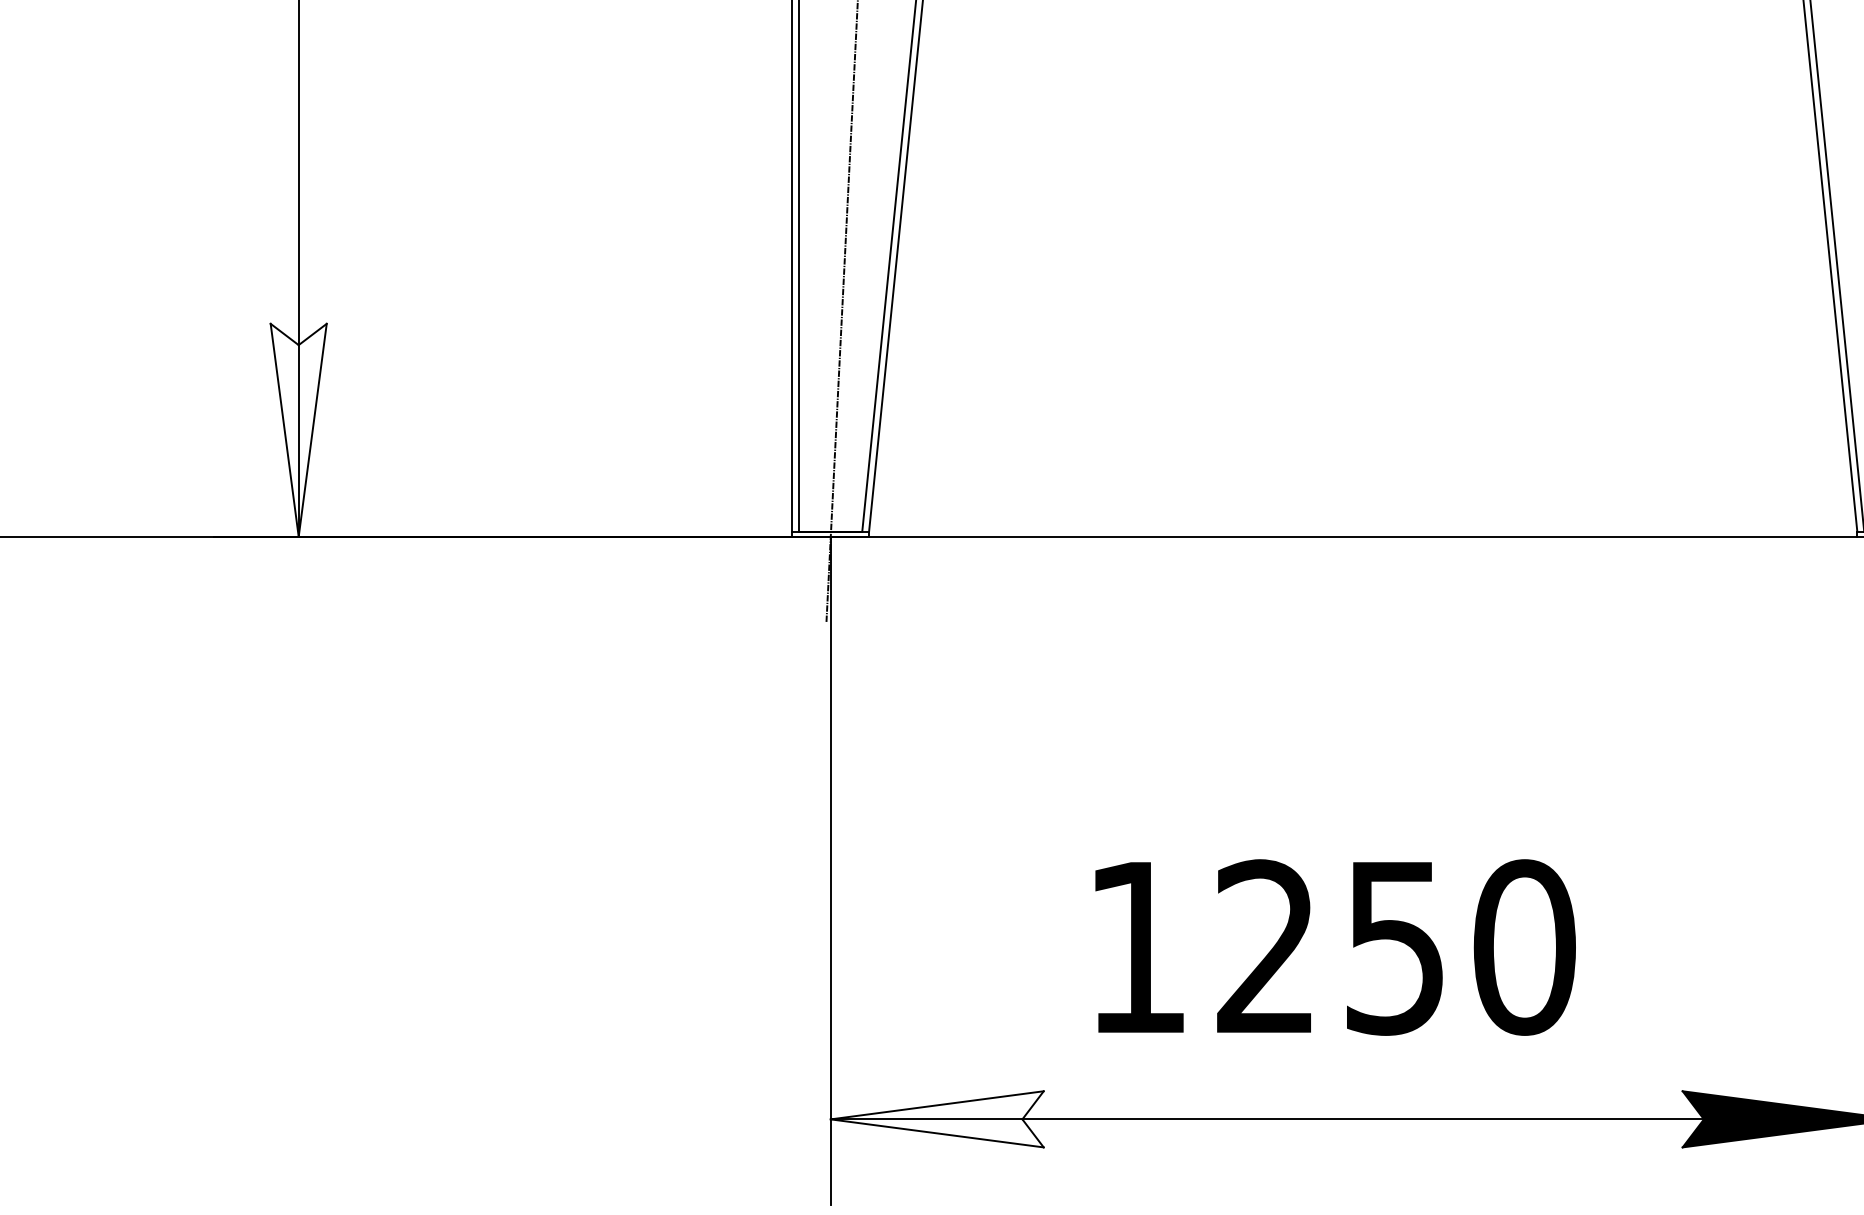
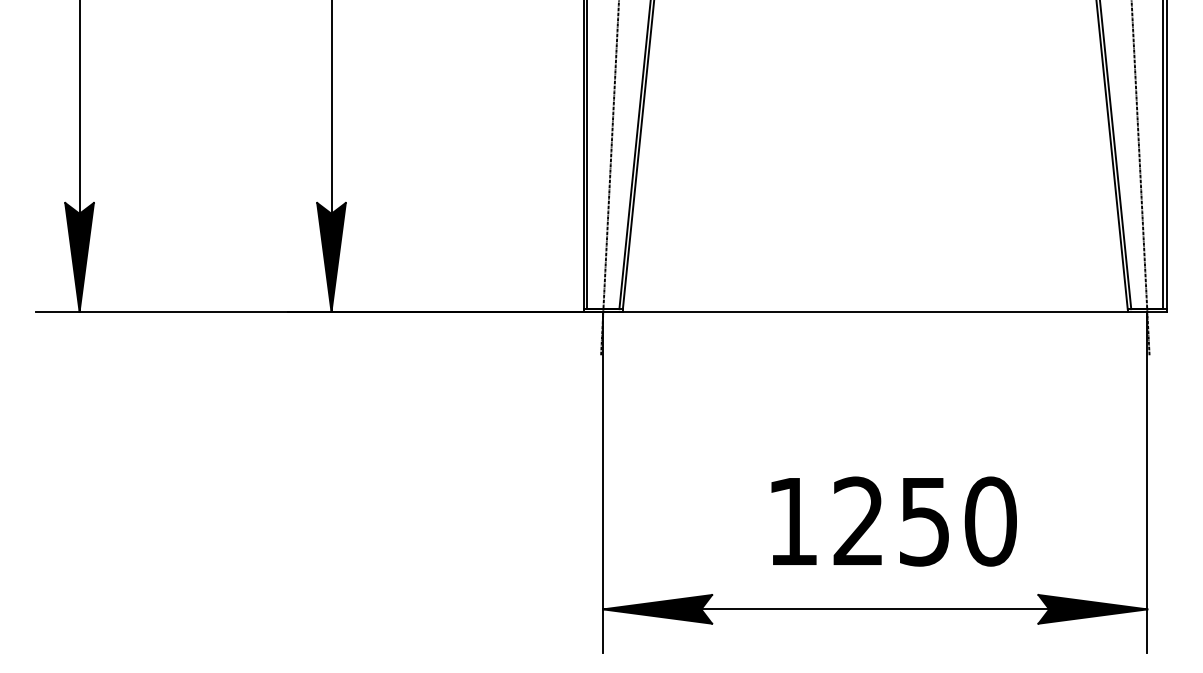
fill: (298, 428) -> (331, 256), added
text: (1334, 947) -> (893, 521), moved
fill: (936, 1119) -> (657, 609), added

